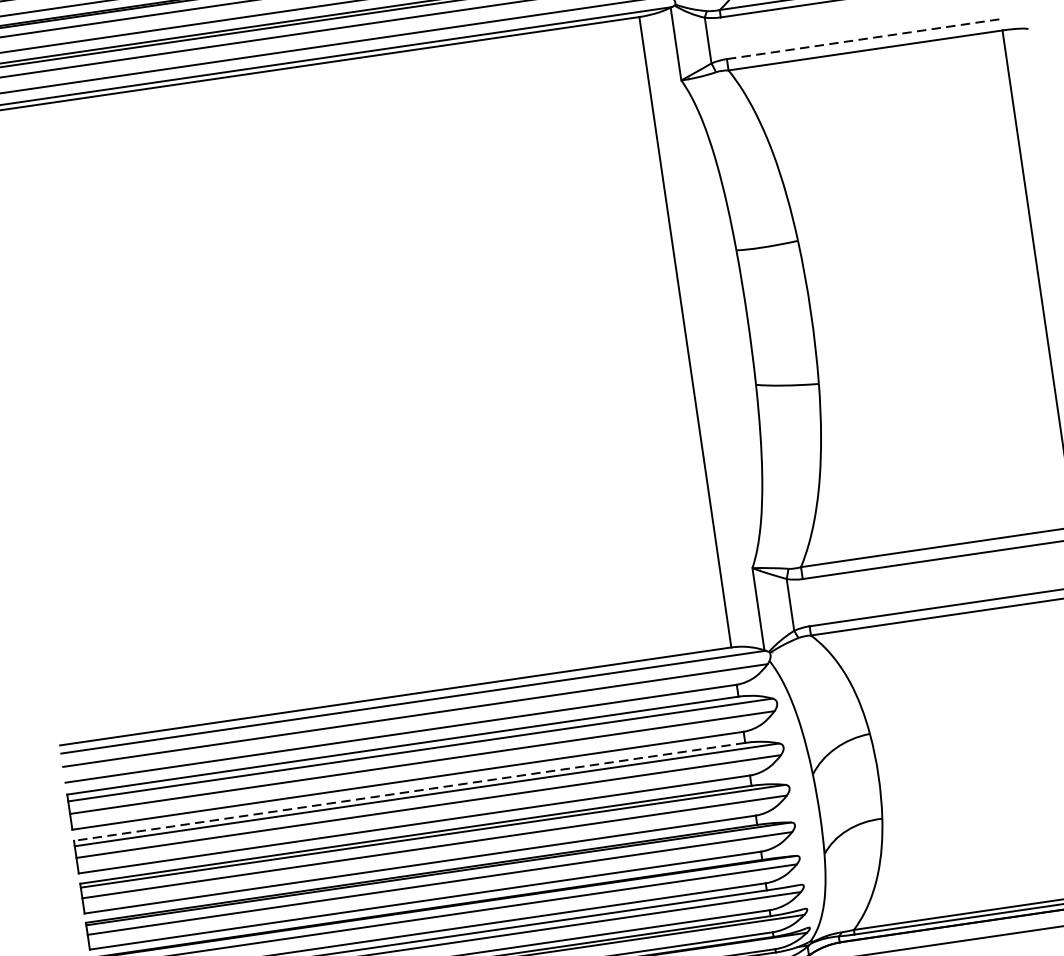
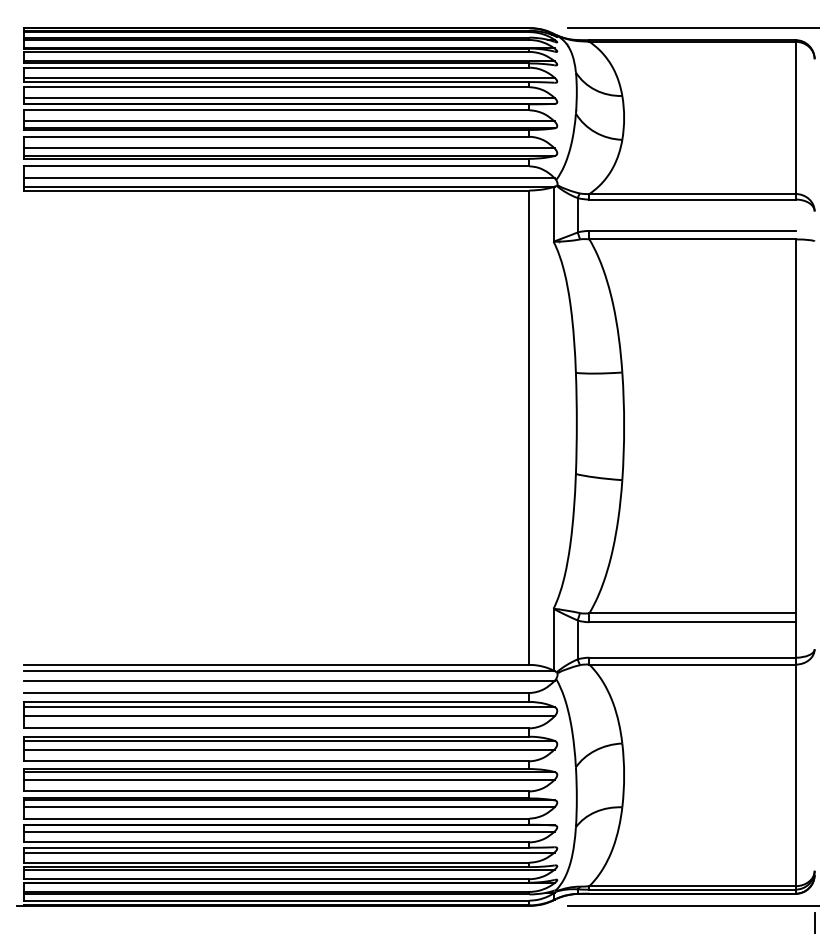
line: (865, 38) -> (693, 230), dashed -> solid
line: (409, 791) -> (276, 736), dashed -> solid

